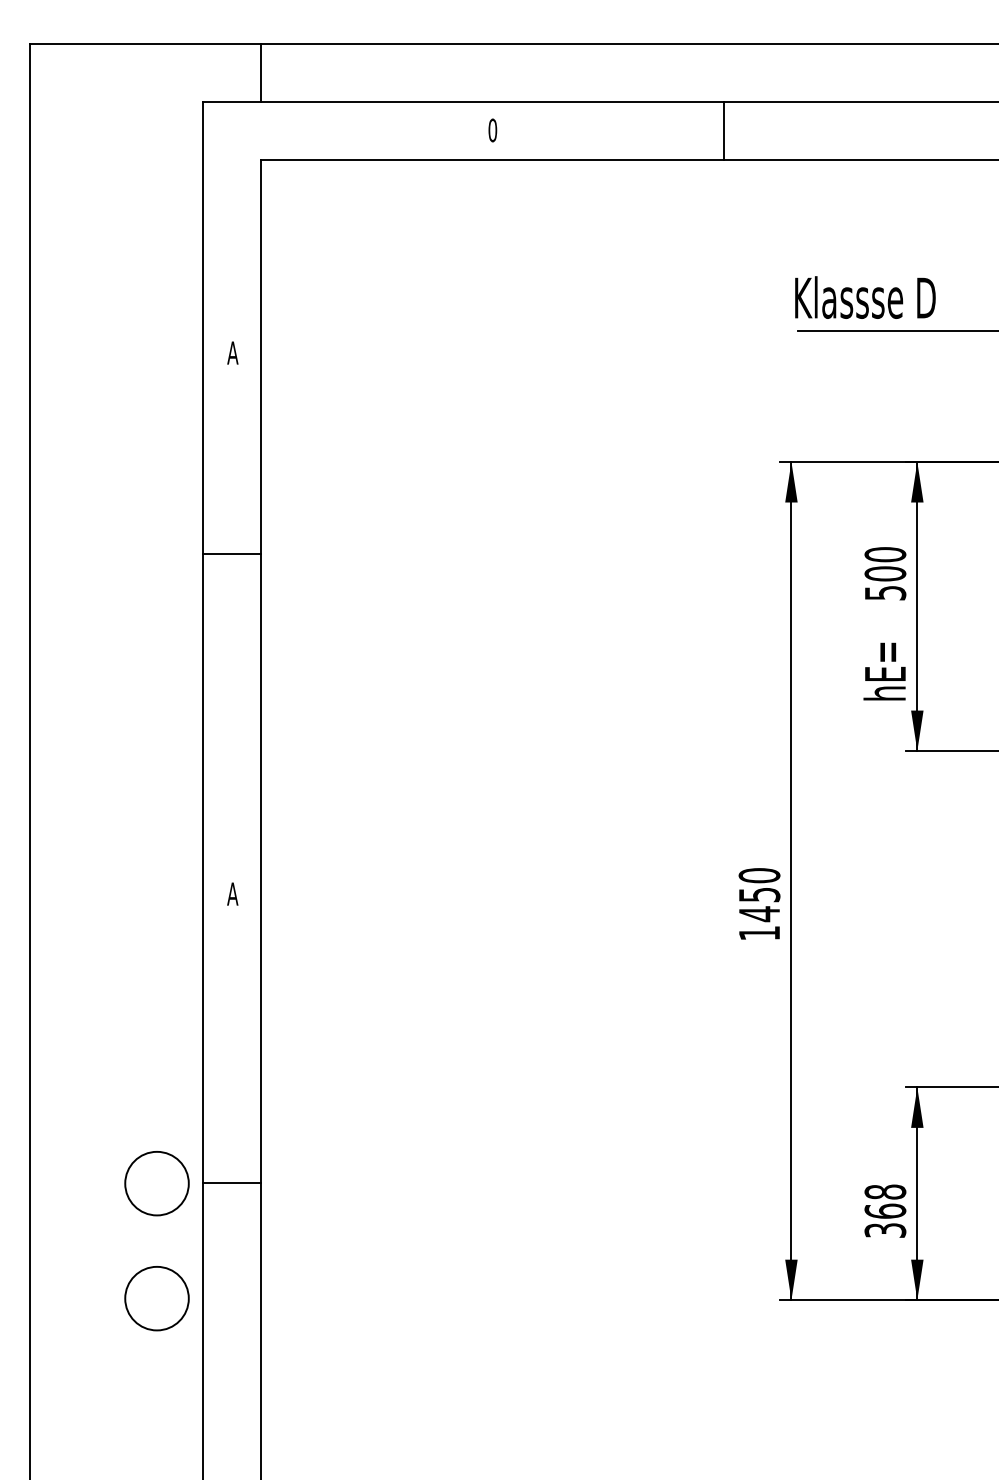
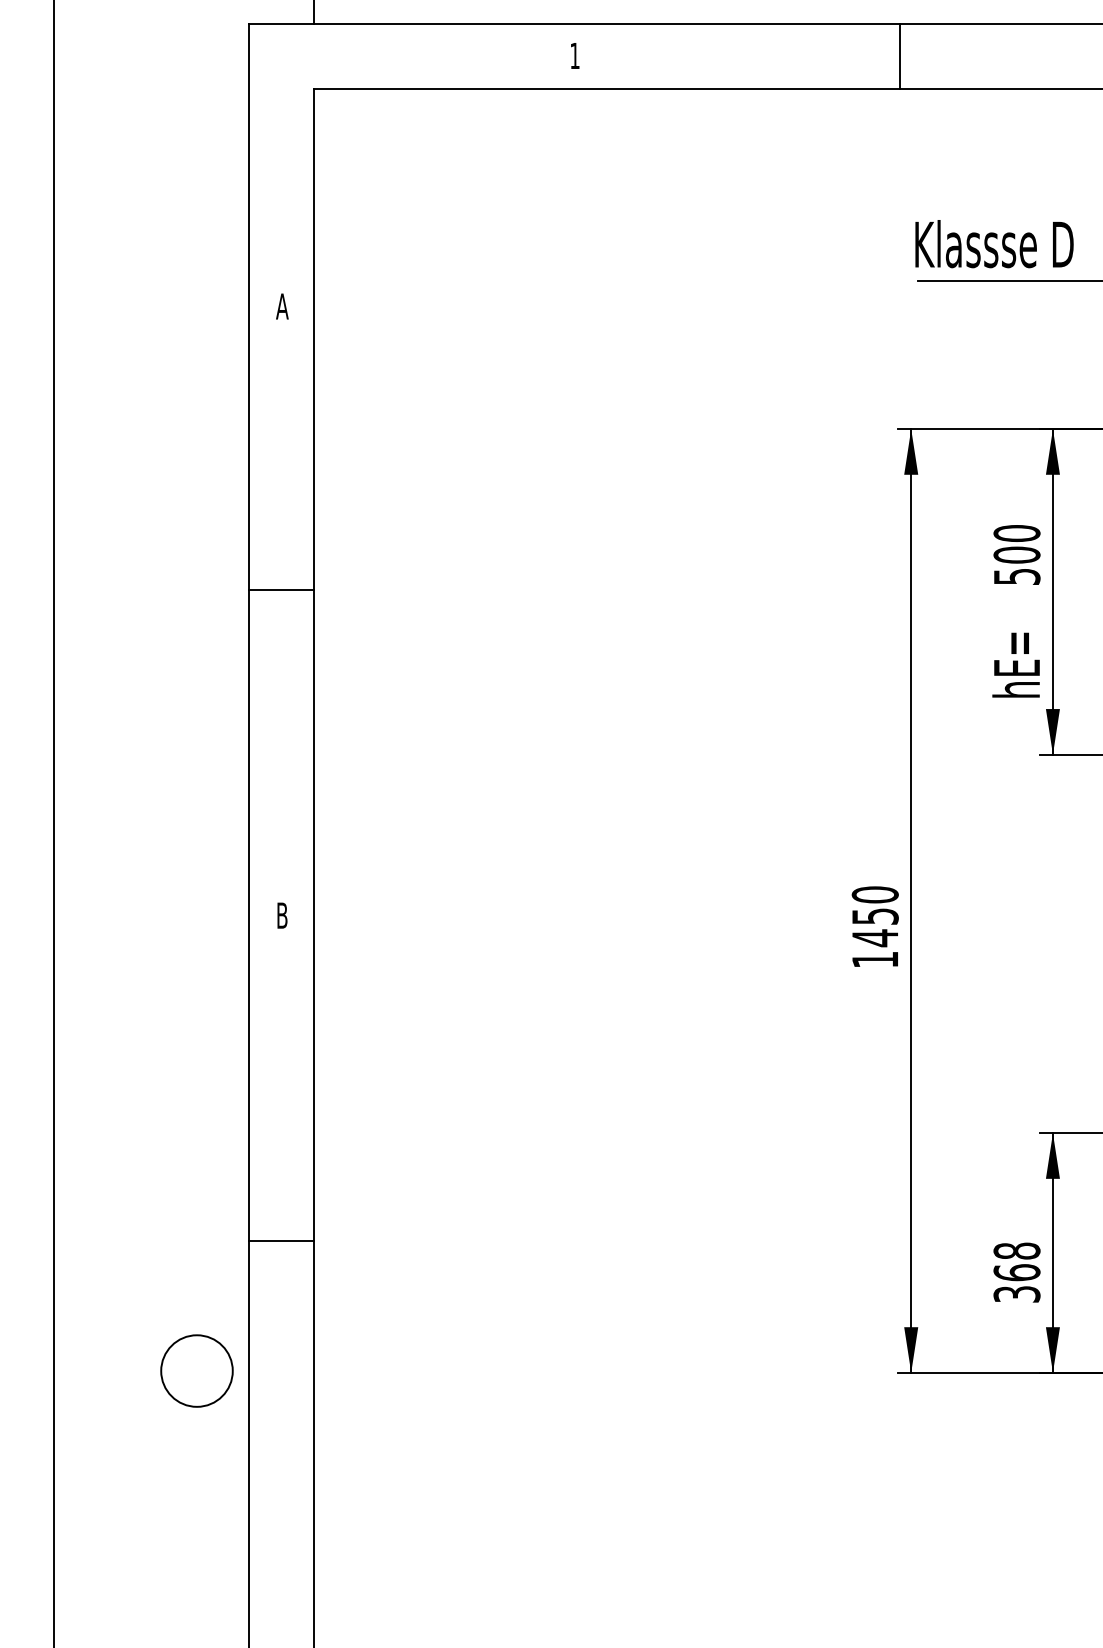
text: (492, 130) -> (574, 55), 0 -> 1
line: (724, 130) -> (900, 55), moved
line: (232, 554) -> (281, 590), moved
text: (232, 893) -> (281, 914), A -> B
circle: (156, 1183) -> (196, 1241), removed

